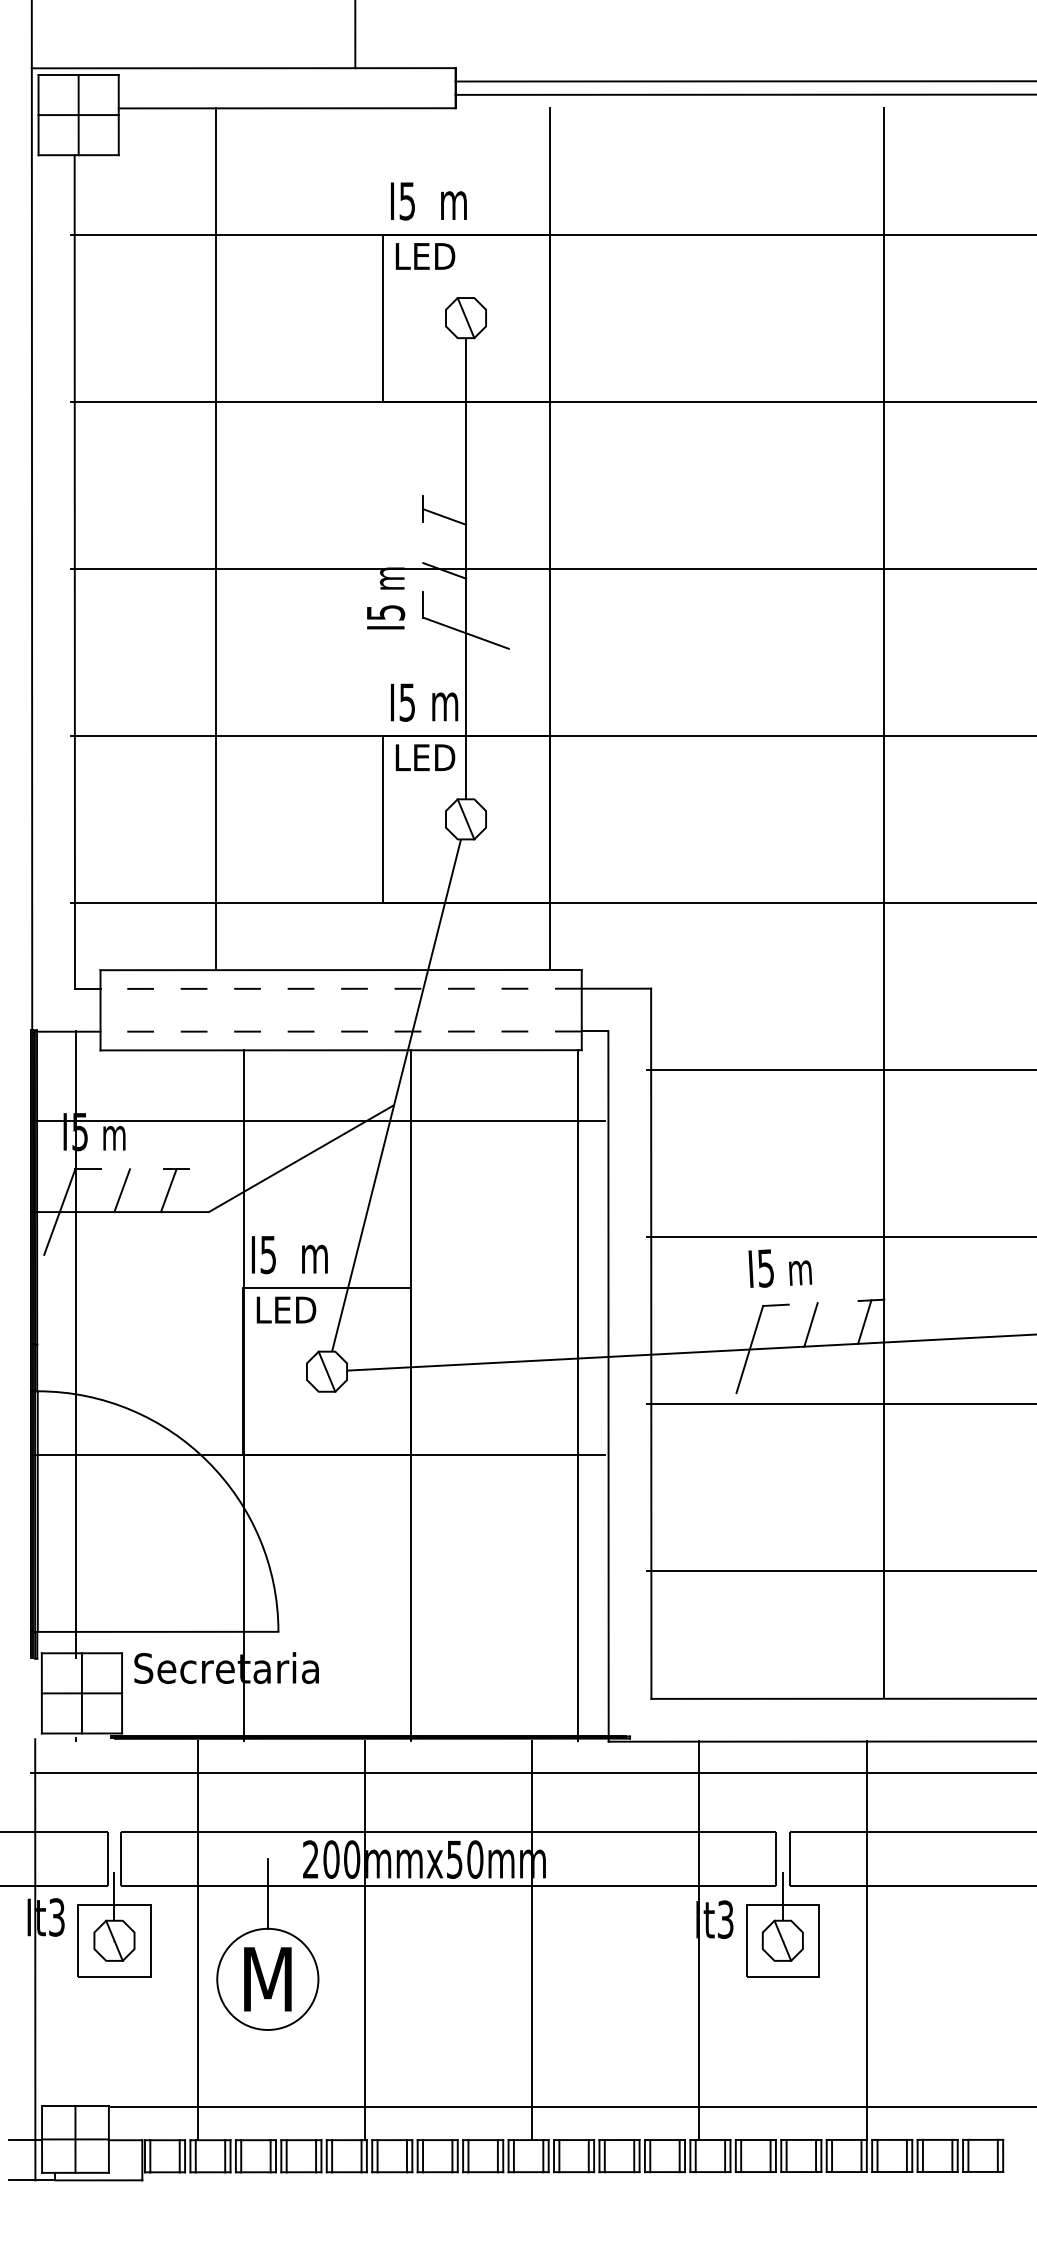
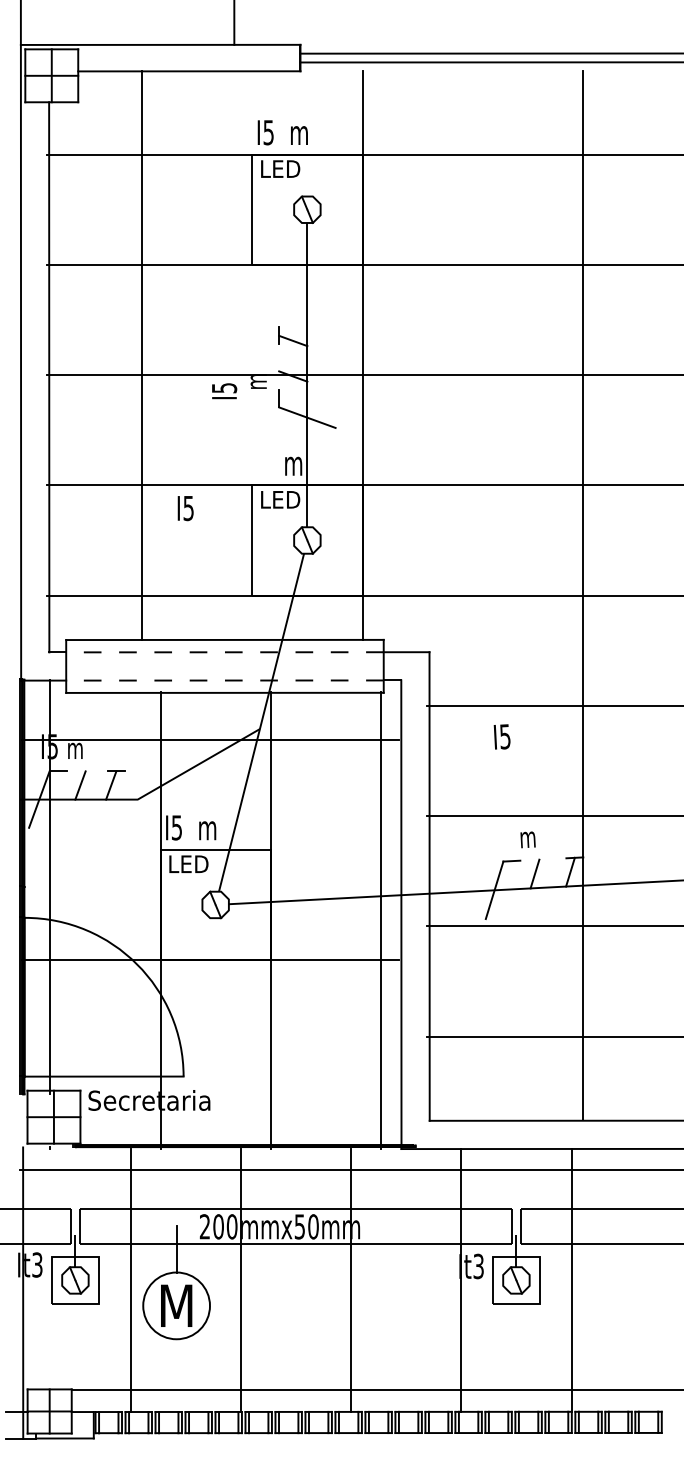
text: (385, 617) -> (224, 391), moved
text: (402, 702) -> (185, 508), moved
text: (760, 1267) -> (501, 736), moved

